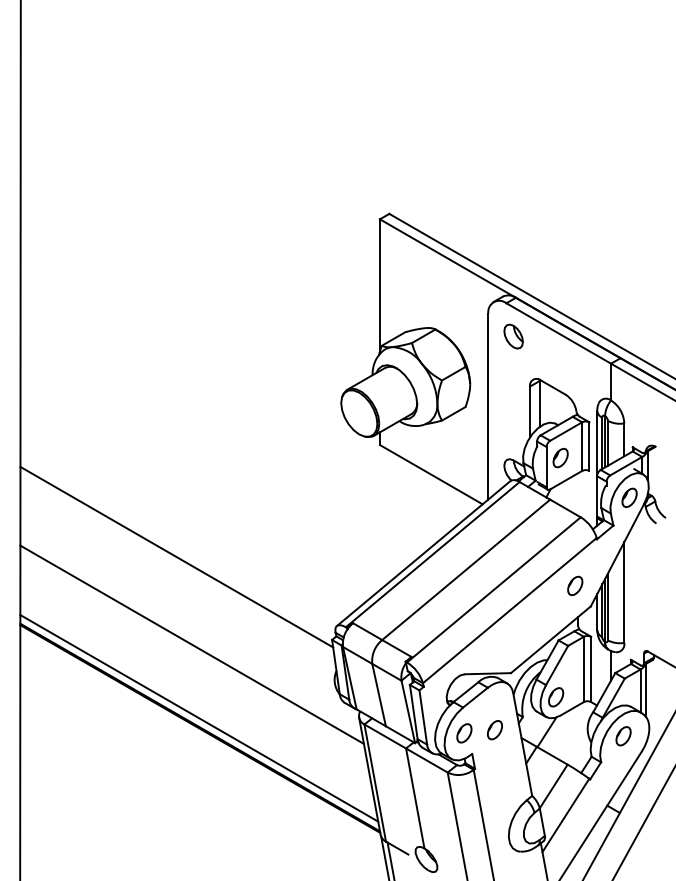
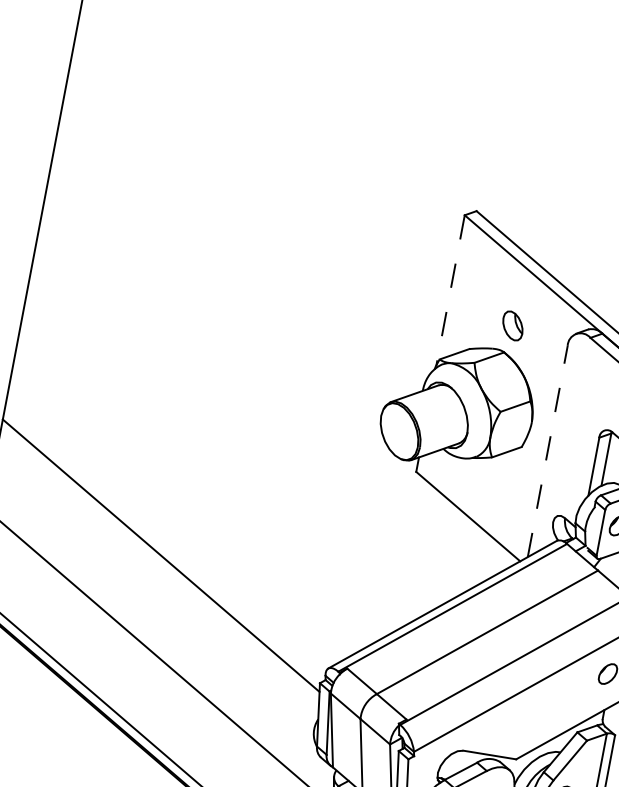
line: (380, 286) -> (450, 291), solid -> dashed
part: (513, 336) -> (512, 325), moved
line: (488, 406) -> (547, 451), solid -> dashed

